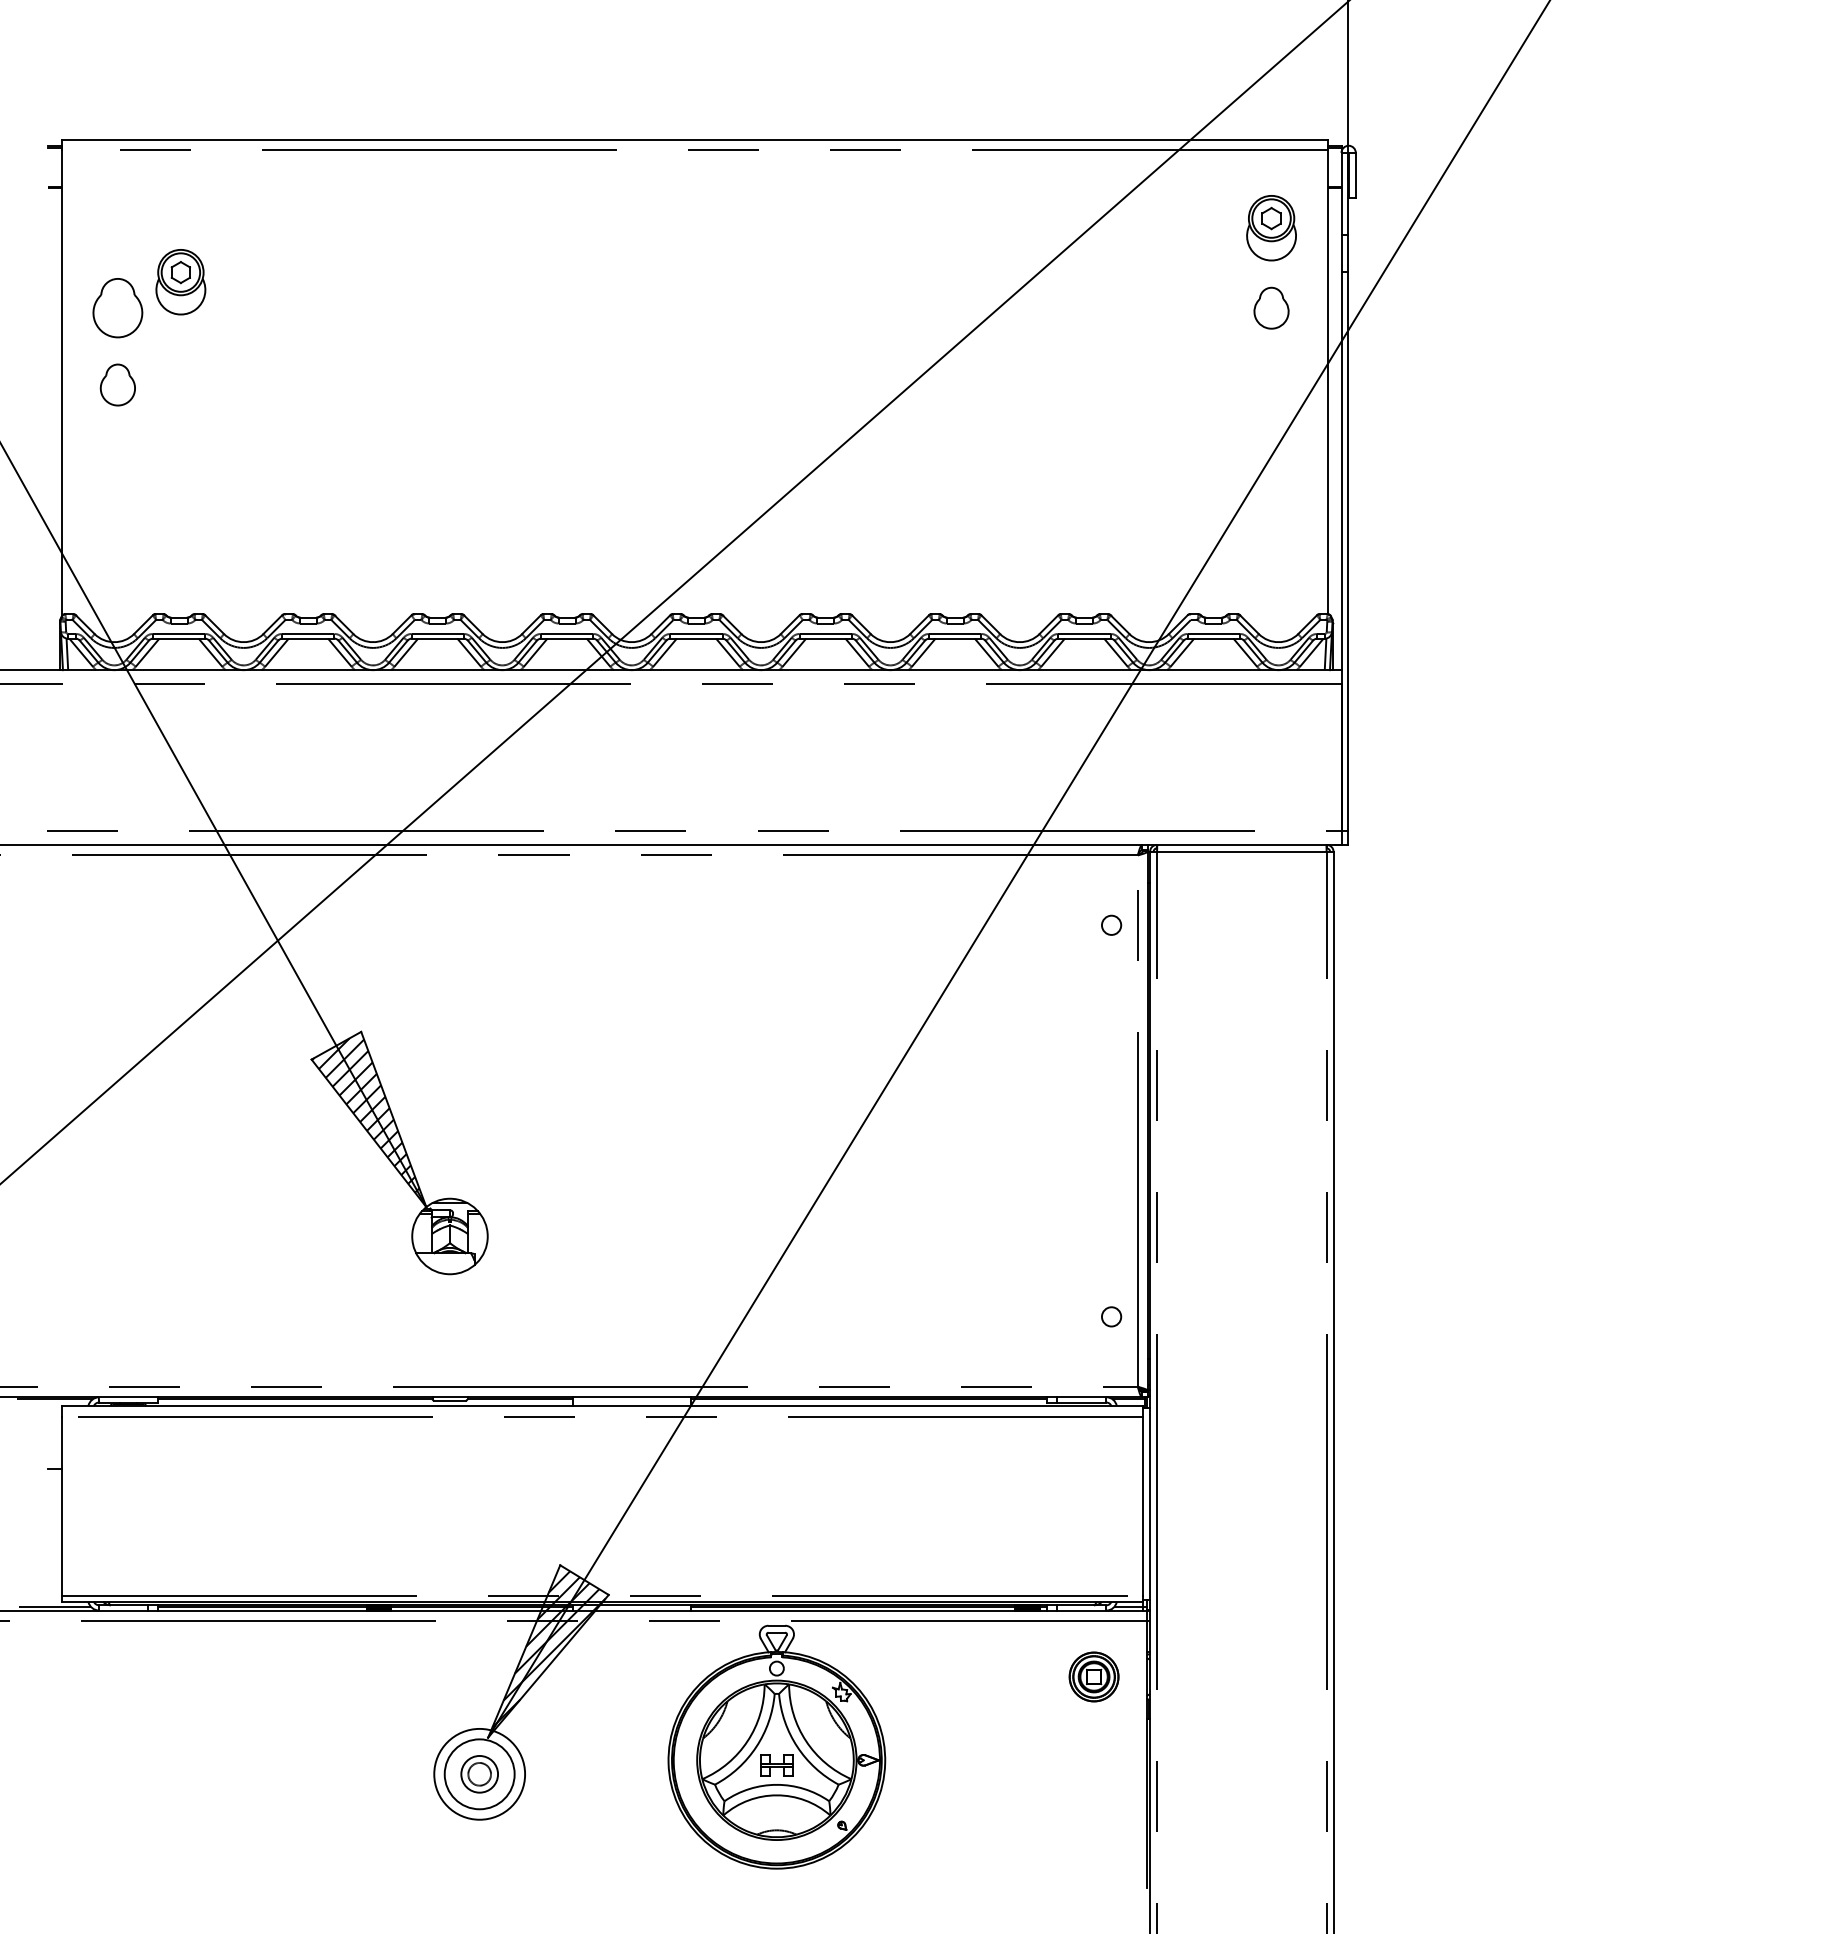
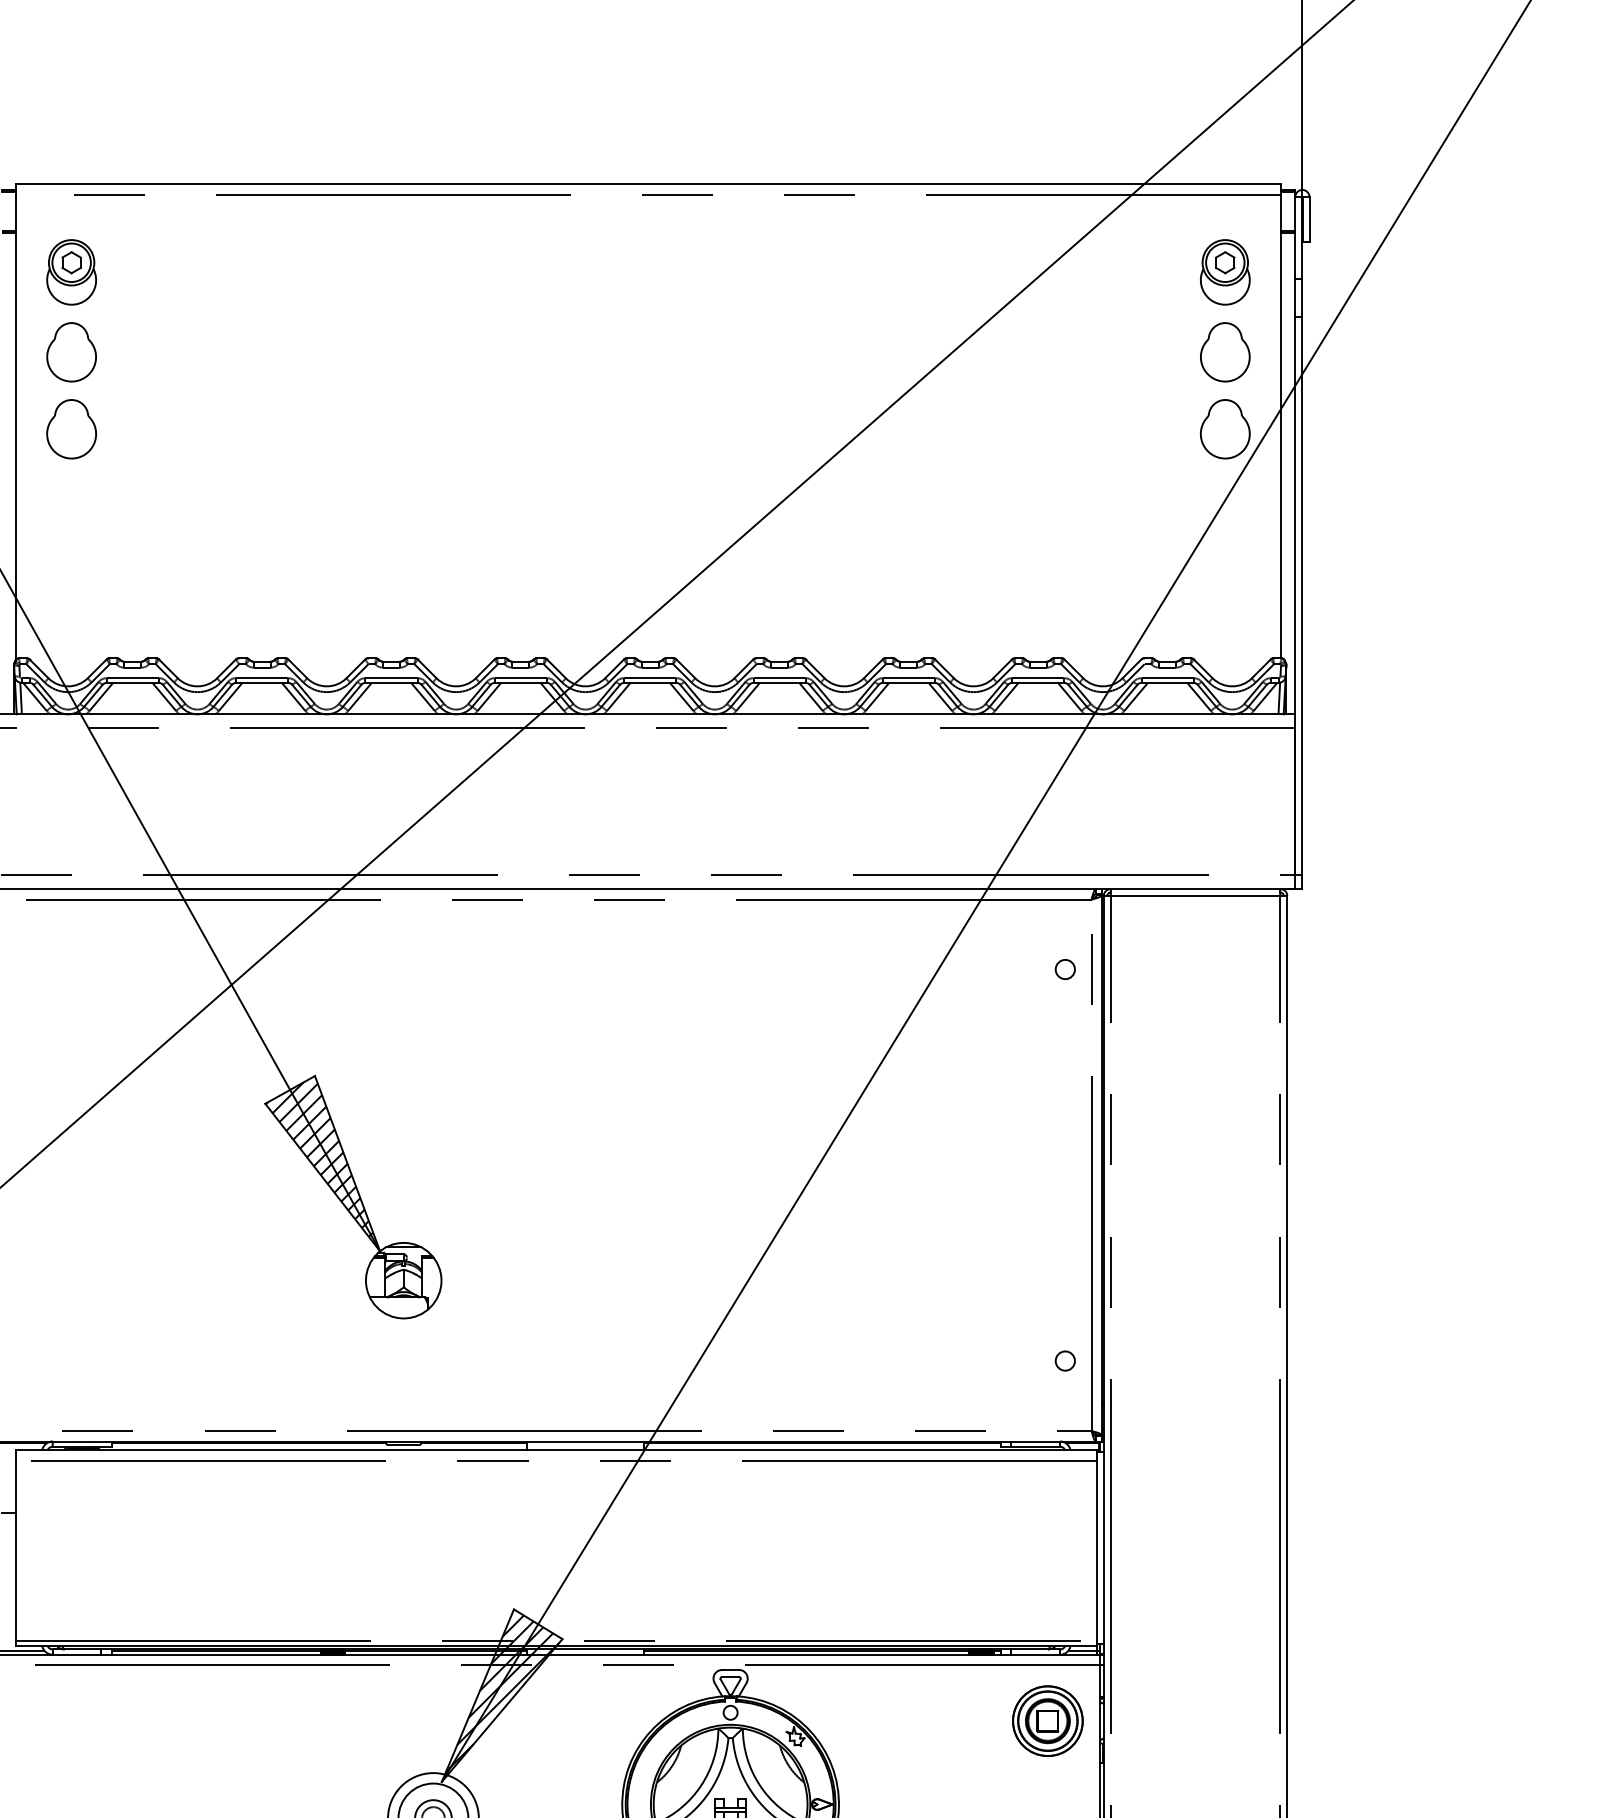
part: (180, 282) -> (71, 272), moved
part: (1271, 308) -> (1225, 352), size x1.43
part: (117, 384) -> (71, 428), size x1.43
part: (1271, 384) -> (1225, 428), added
part: (1093, 1676) -> (1047, 1720), size x1.43

